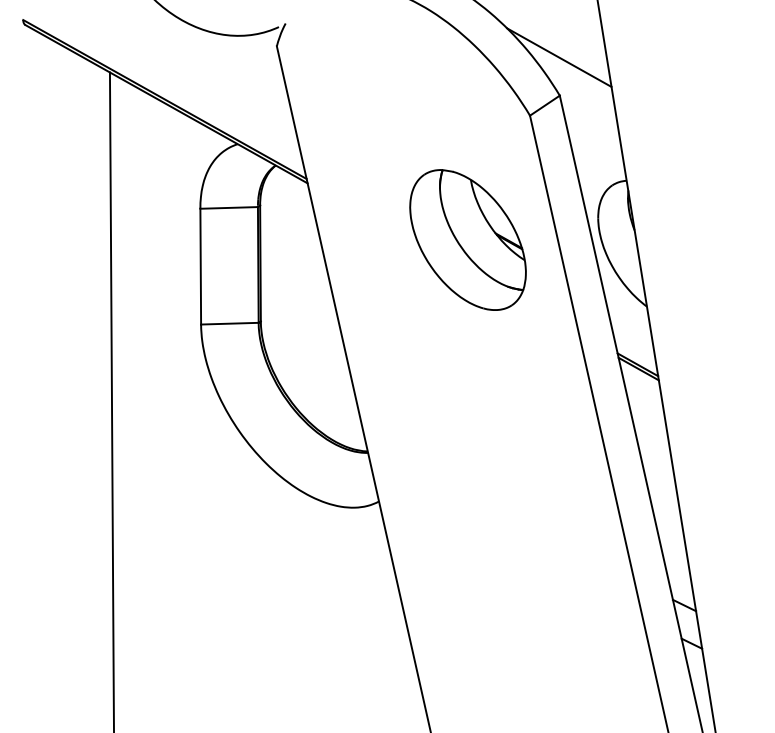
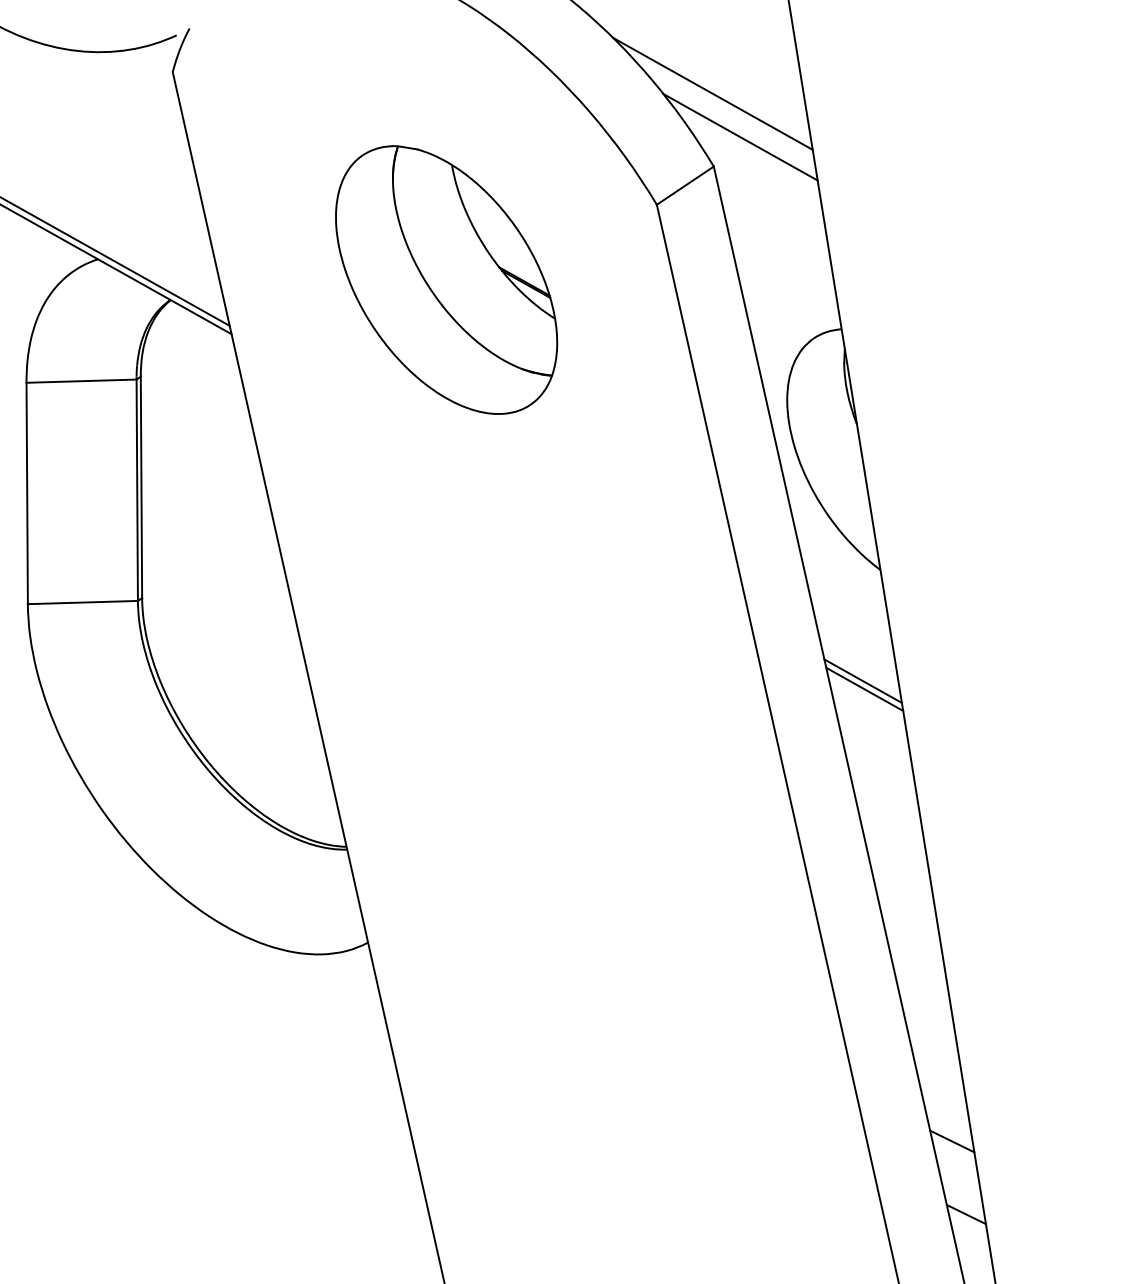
line: (573, 79) -> (739, 135), added
part: (467, 239) -> (445, 279), moved

